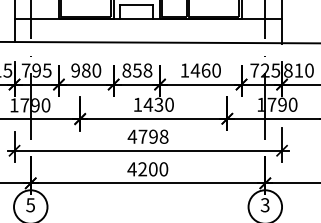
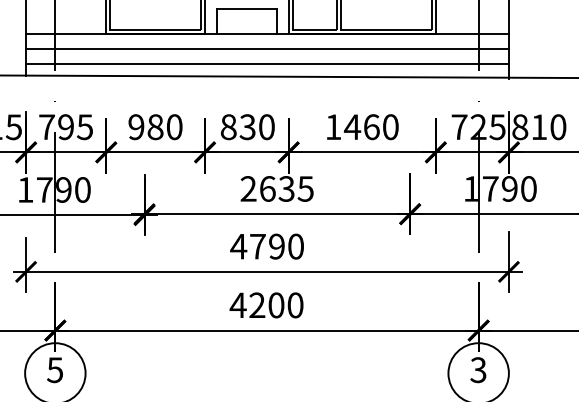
line: (148, 27) -> (267, 49), added
line: (148, 35) -> (267, 63), added
text: (142, 70) -> (257, 127), 858 -> 830
text: (153, 104) -> (276, 188), 1430 -> 2635
text: (163, 136) -> (294, 246), 4798 -> 4790

